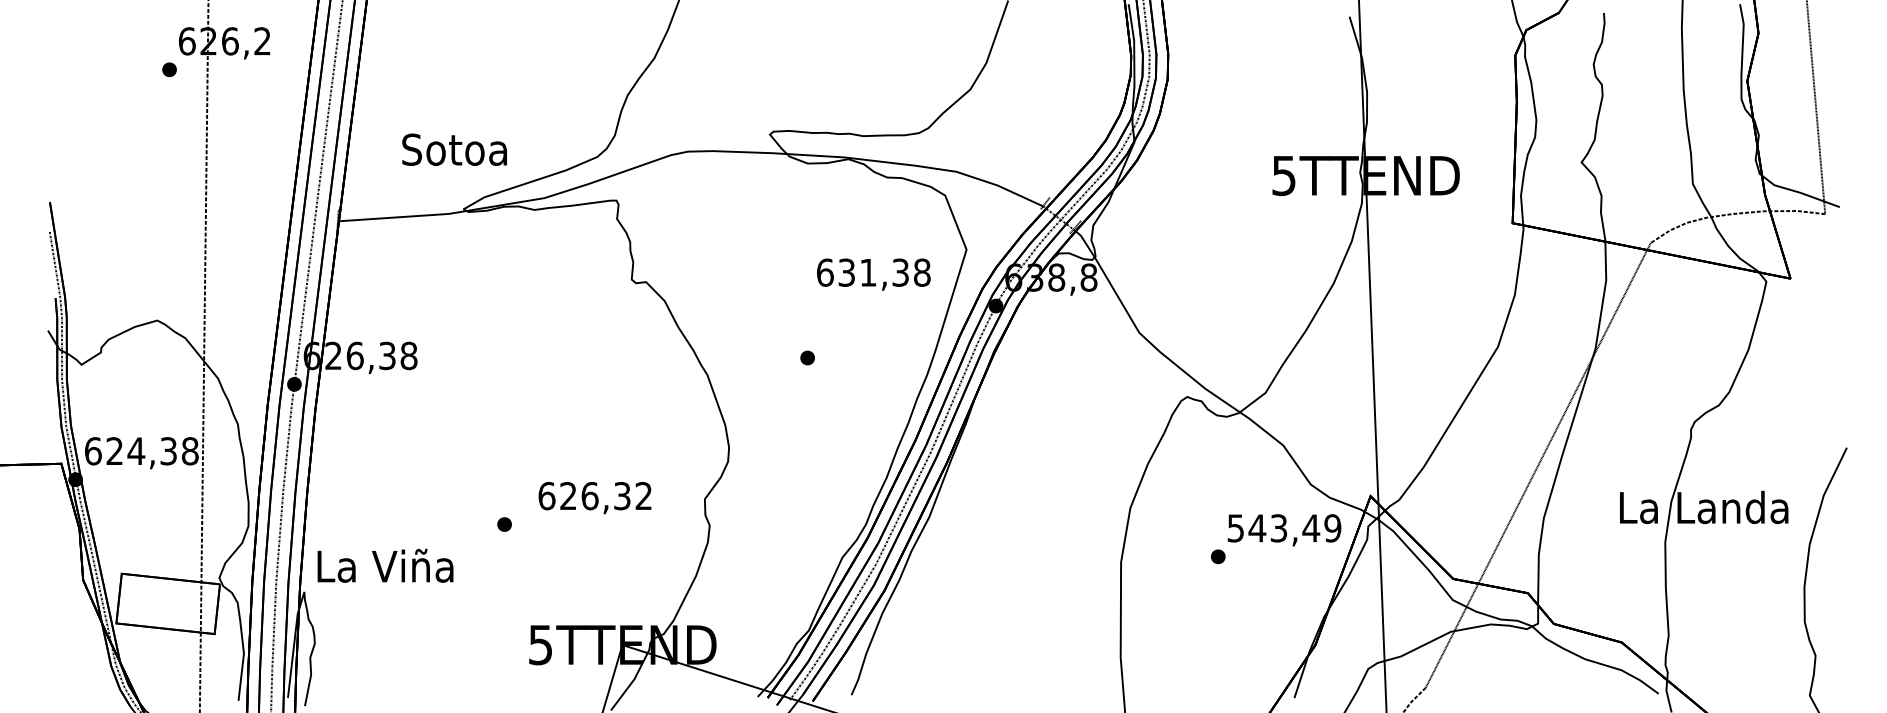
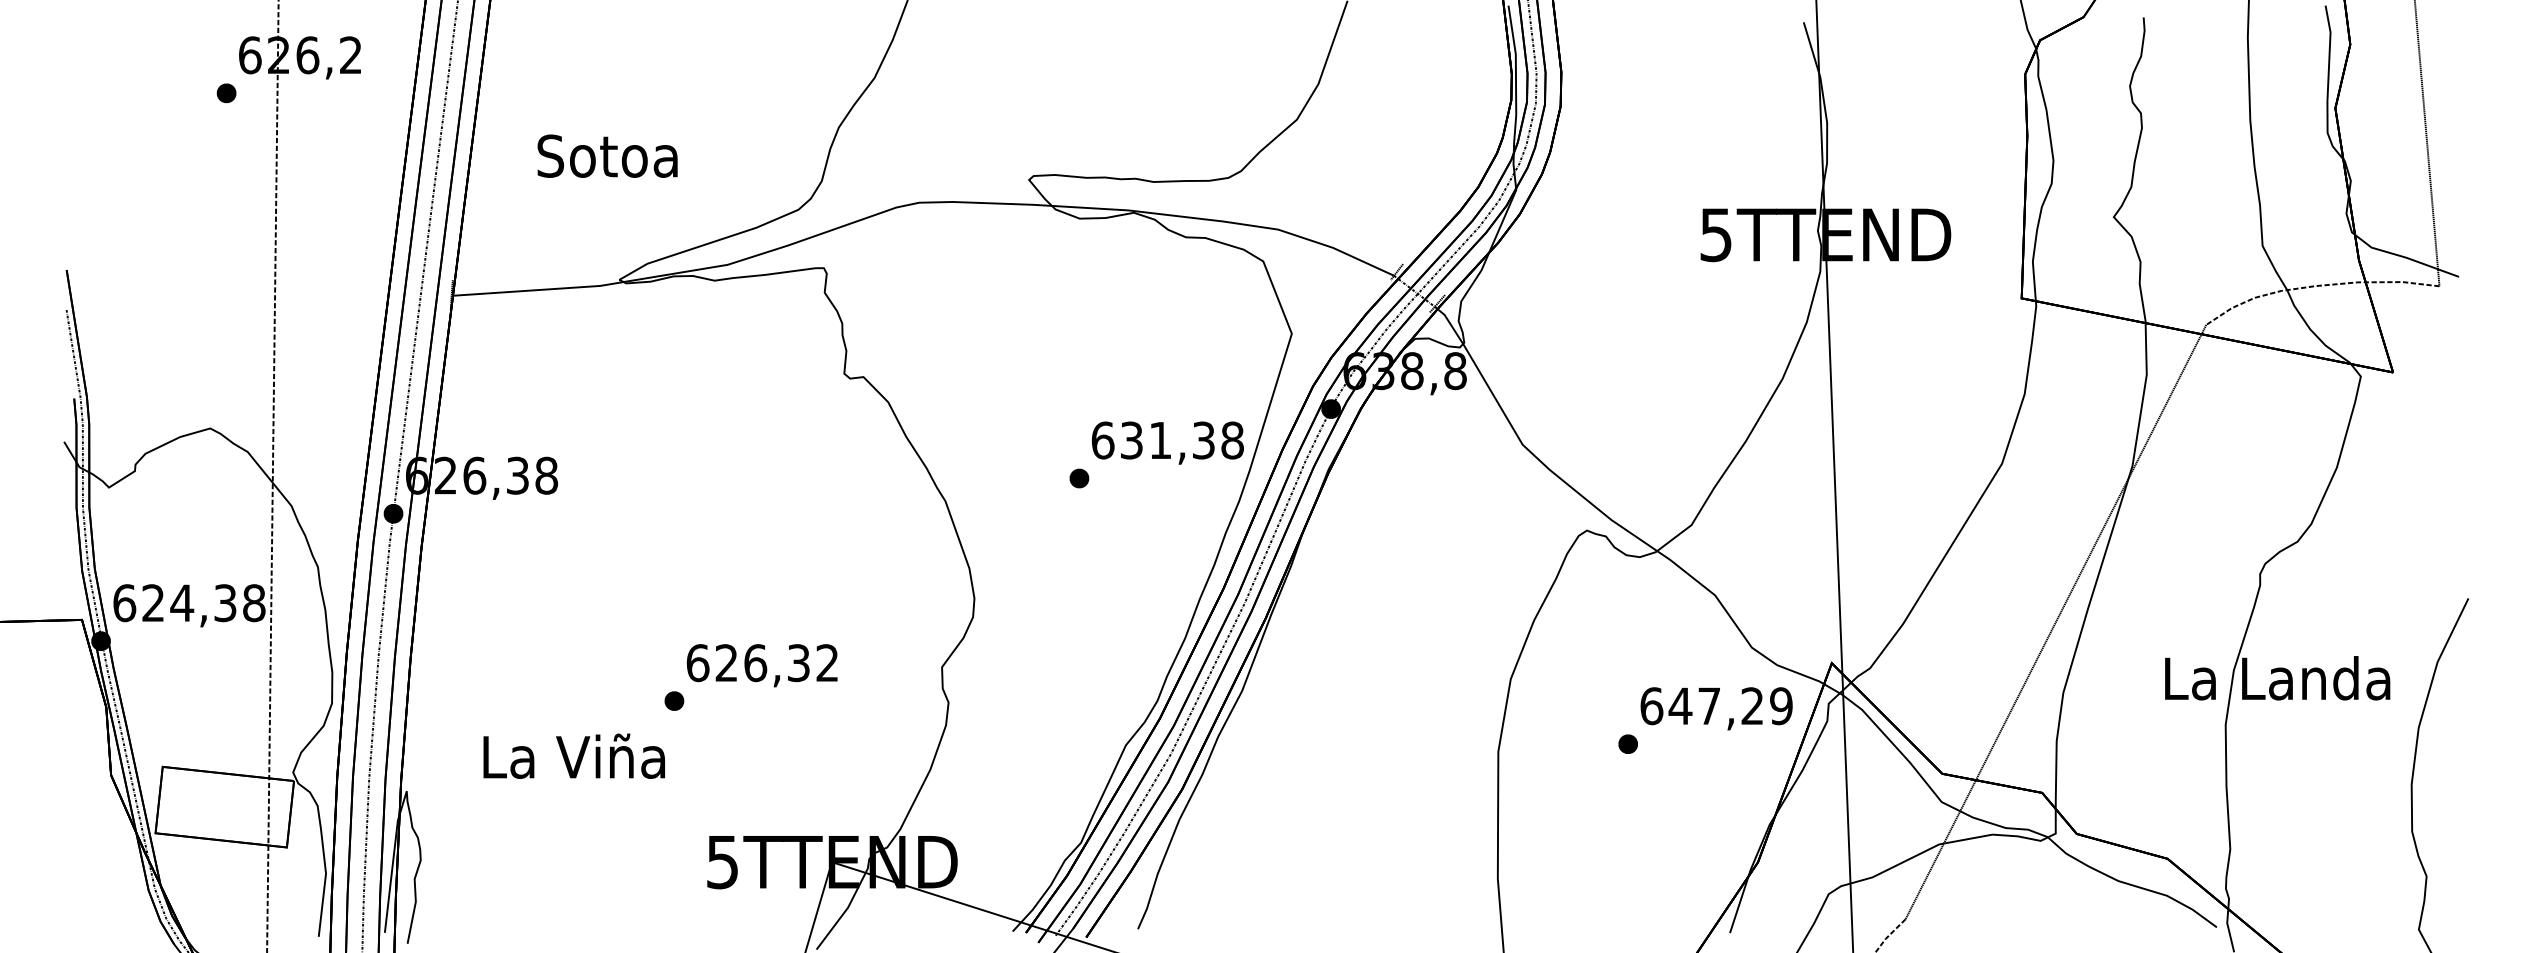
text: (454, 149) -> (607, 155), moved
text: (873, 274) -> (1167, 442), moved
text: (594, 497) -> (761, 665), moved
text: (1273, 528) -> (1702, 706), 543,49 -> 647,29
text: (384, 565) -> (573, 755), moved

